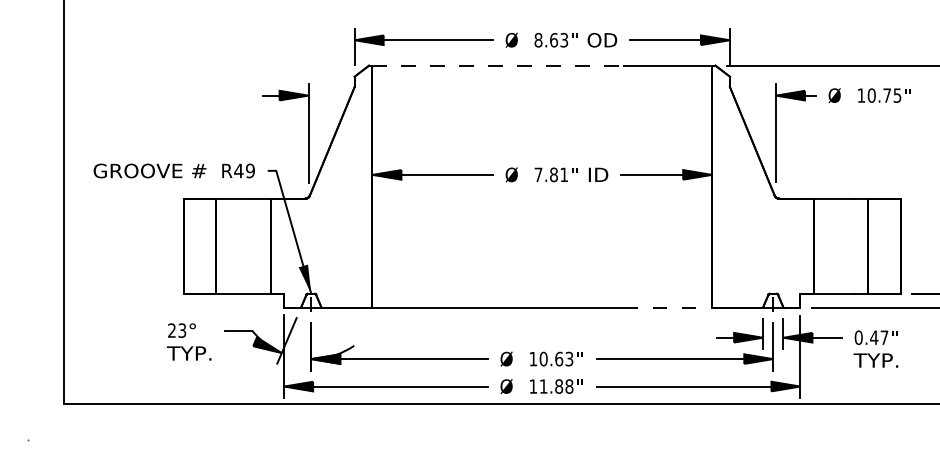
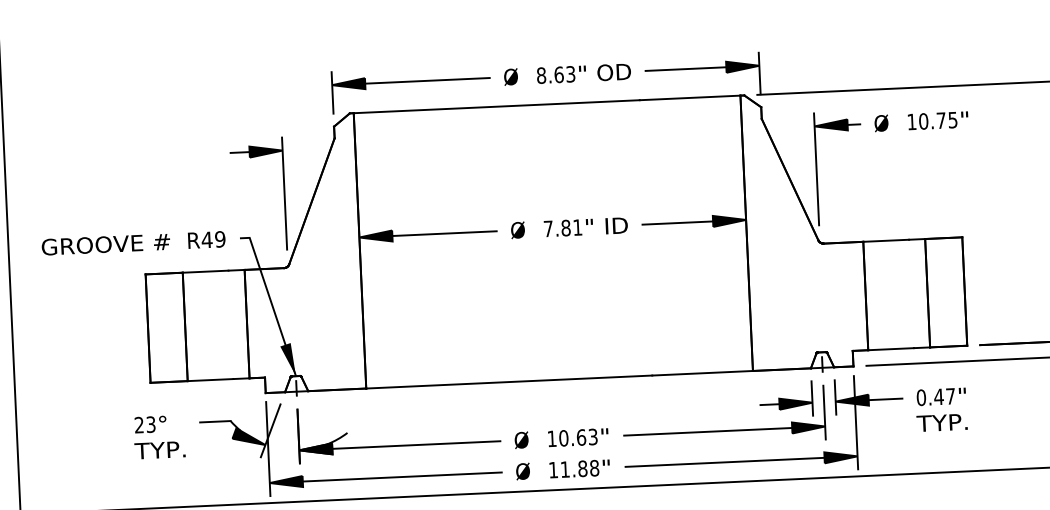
line: (498, 65) -> (497, 106), dashed -> solid
line: (668, 307) -> (703, 373), dashed -> solid

